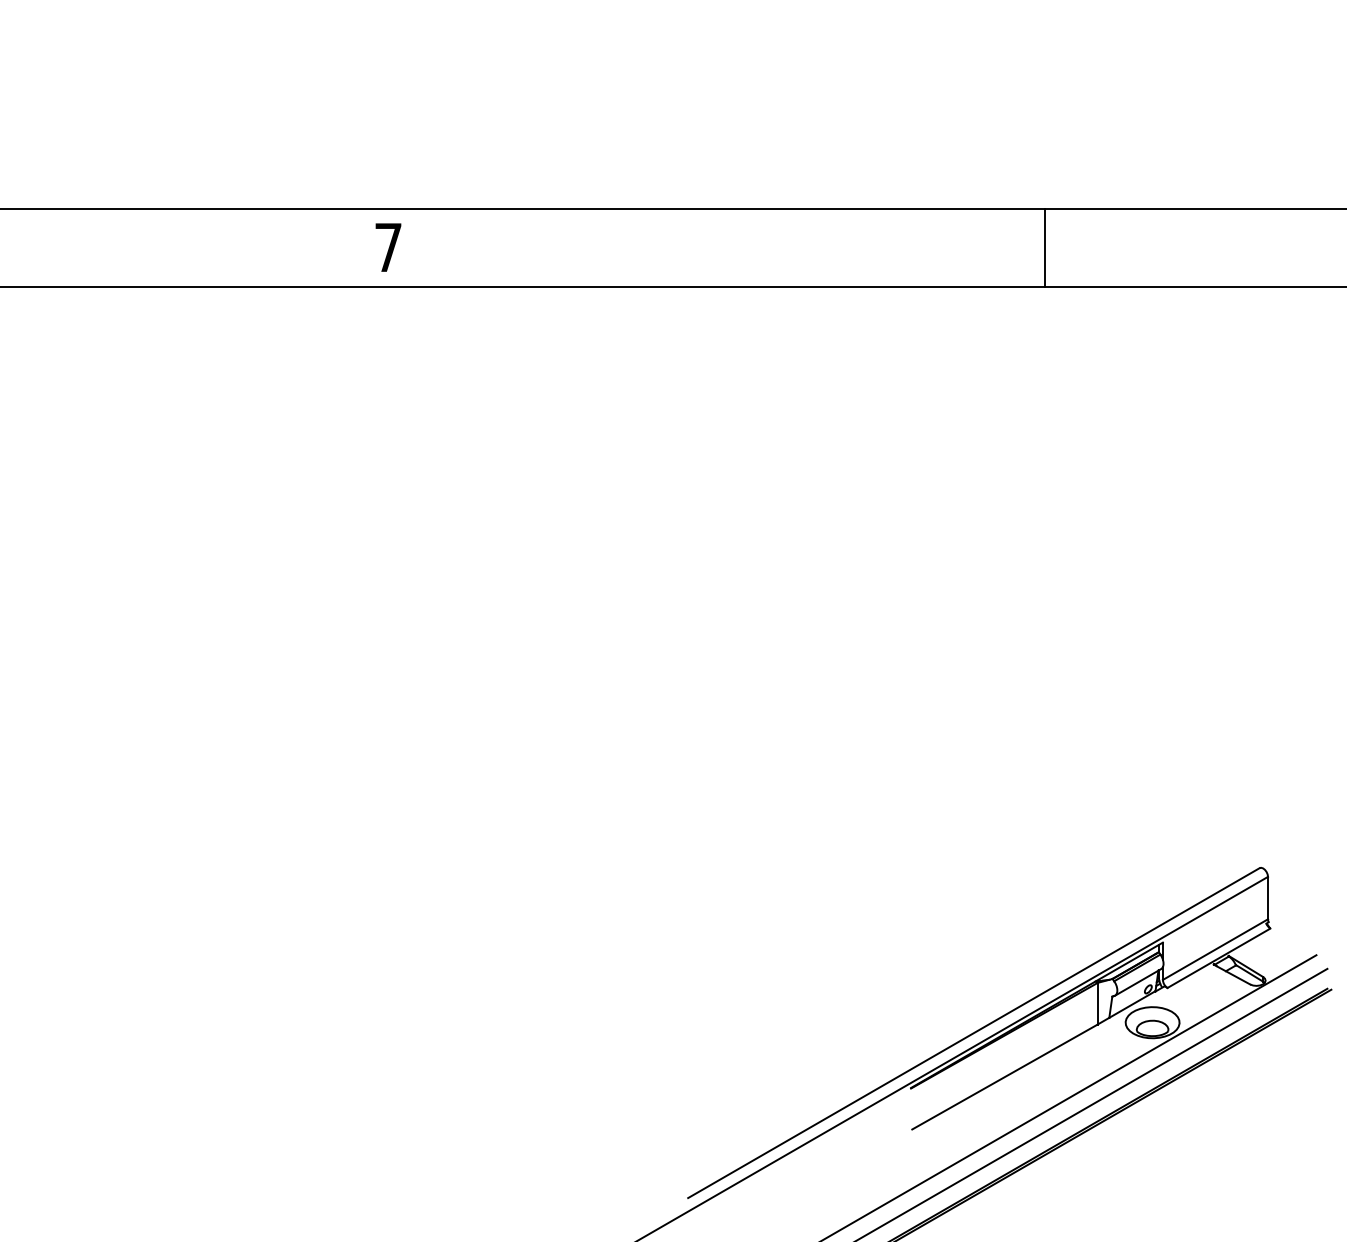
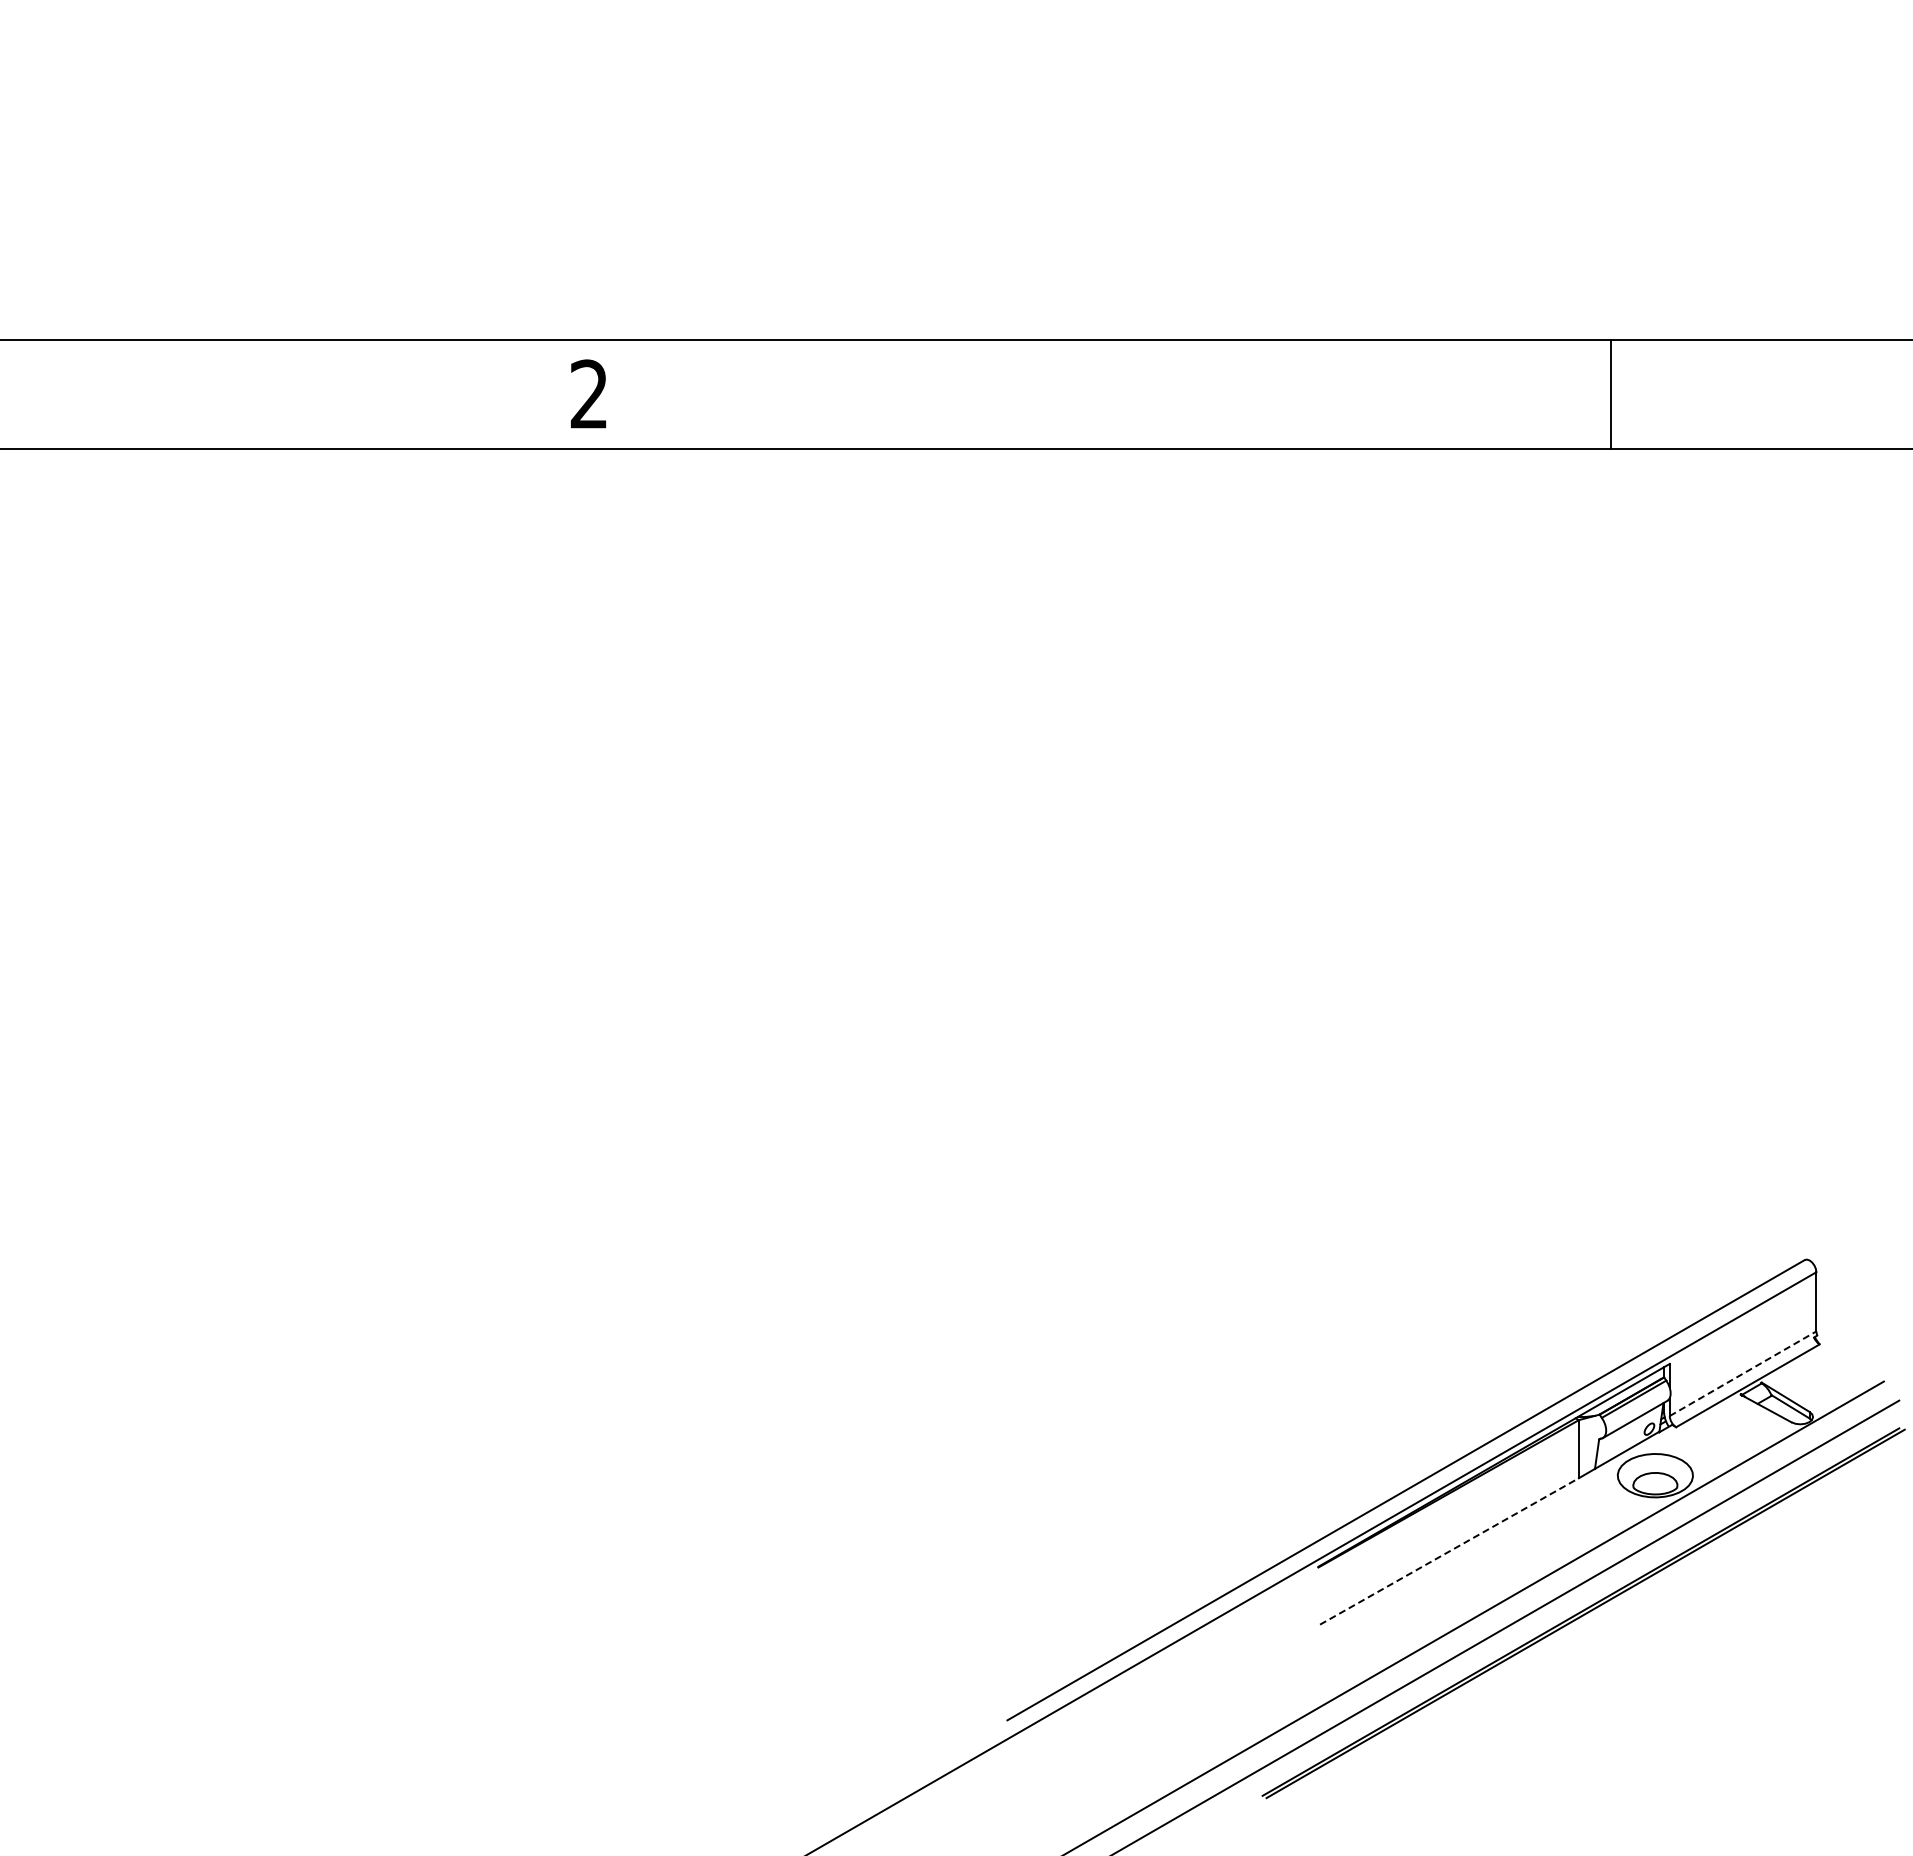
text: (387, 246) -> (588, 393), 7 -> 2
line: (1045, 247) -> (1610, 394), moved
line: (1215, 949) -> (1743, 1373), solid -> dashed
line: (1005, 1077) -> (1449, 1551), solid -> dashed

